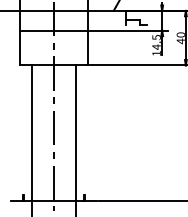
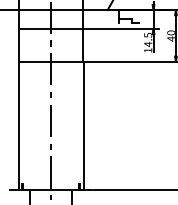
line: (32, 132) -> (19, 125), moved
line: (75, 132) -> (83, 125), moved

